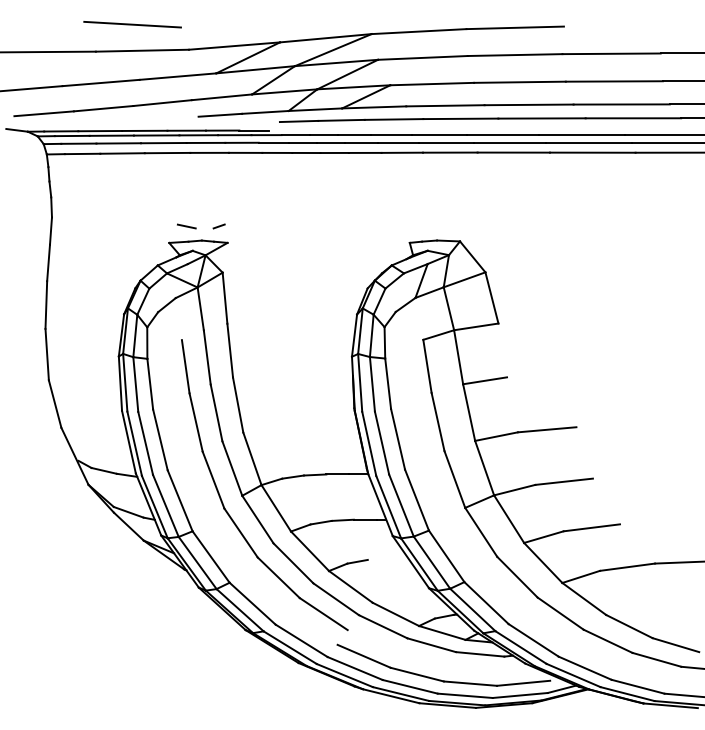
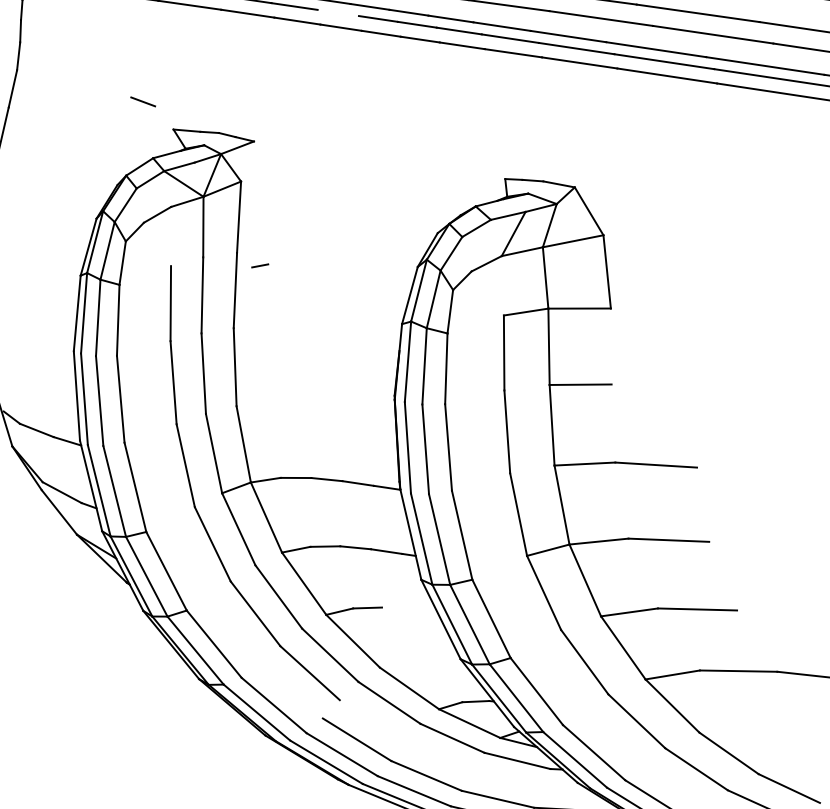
line: (273, 142) -> (337, 12), removed
line: (186, 226) -> (142, 101), moved
line: (218, 226) -> (259, 265), moved

